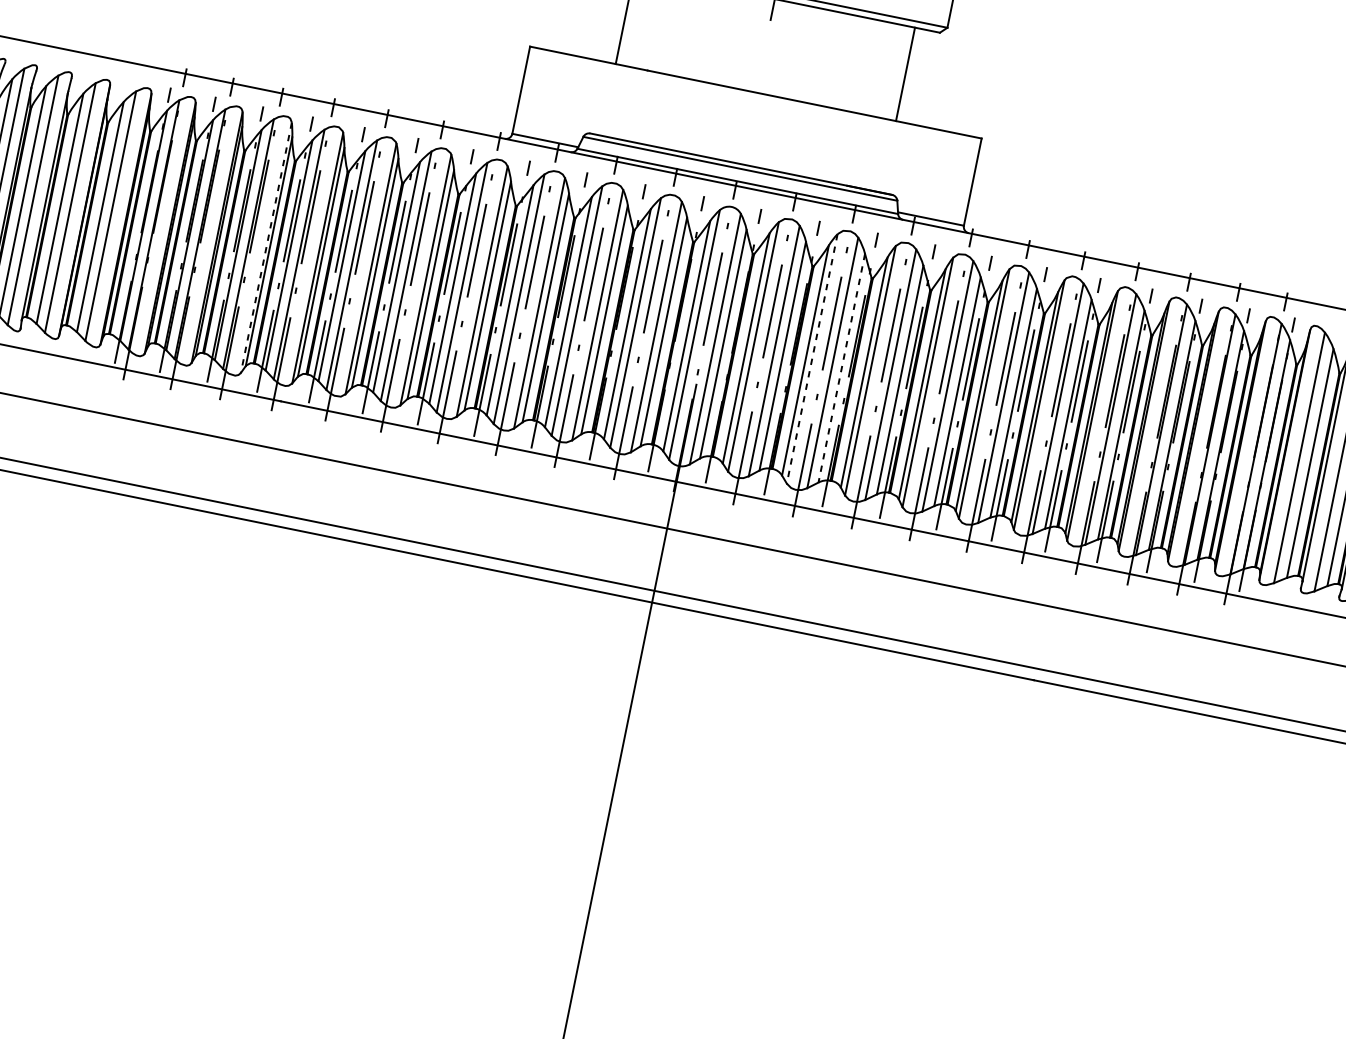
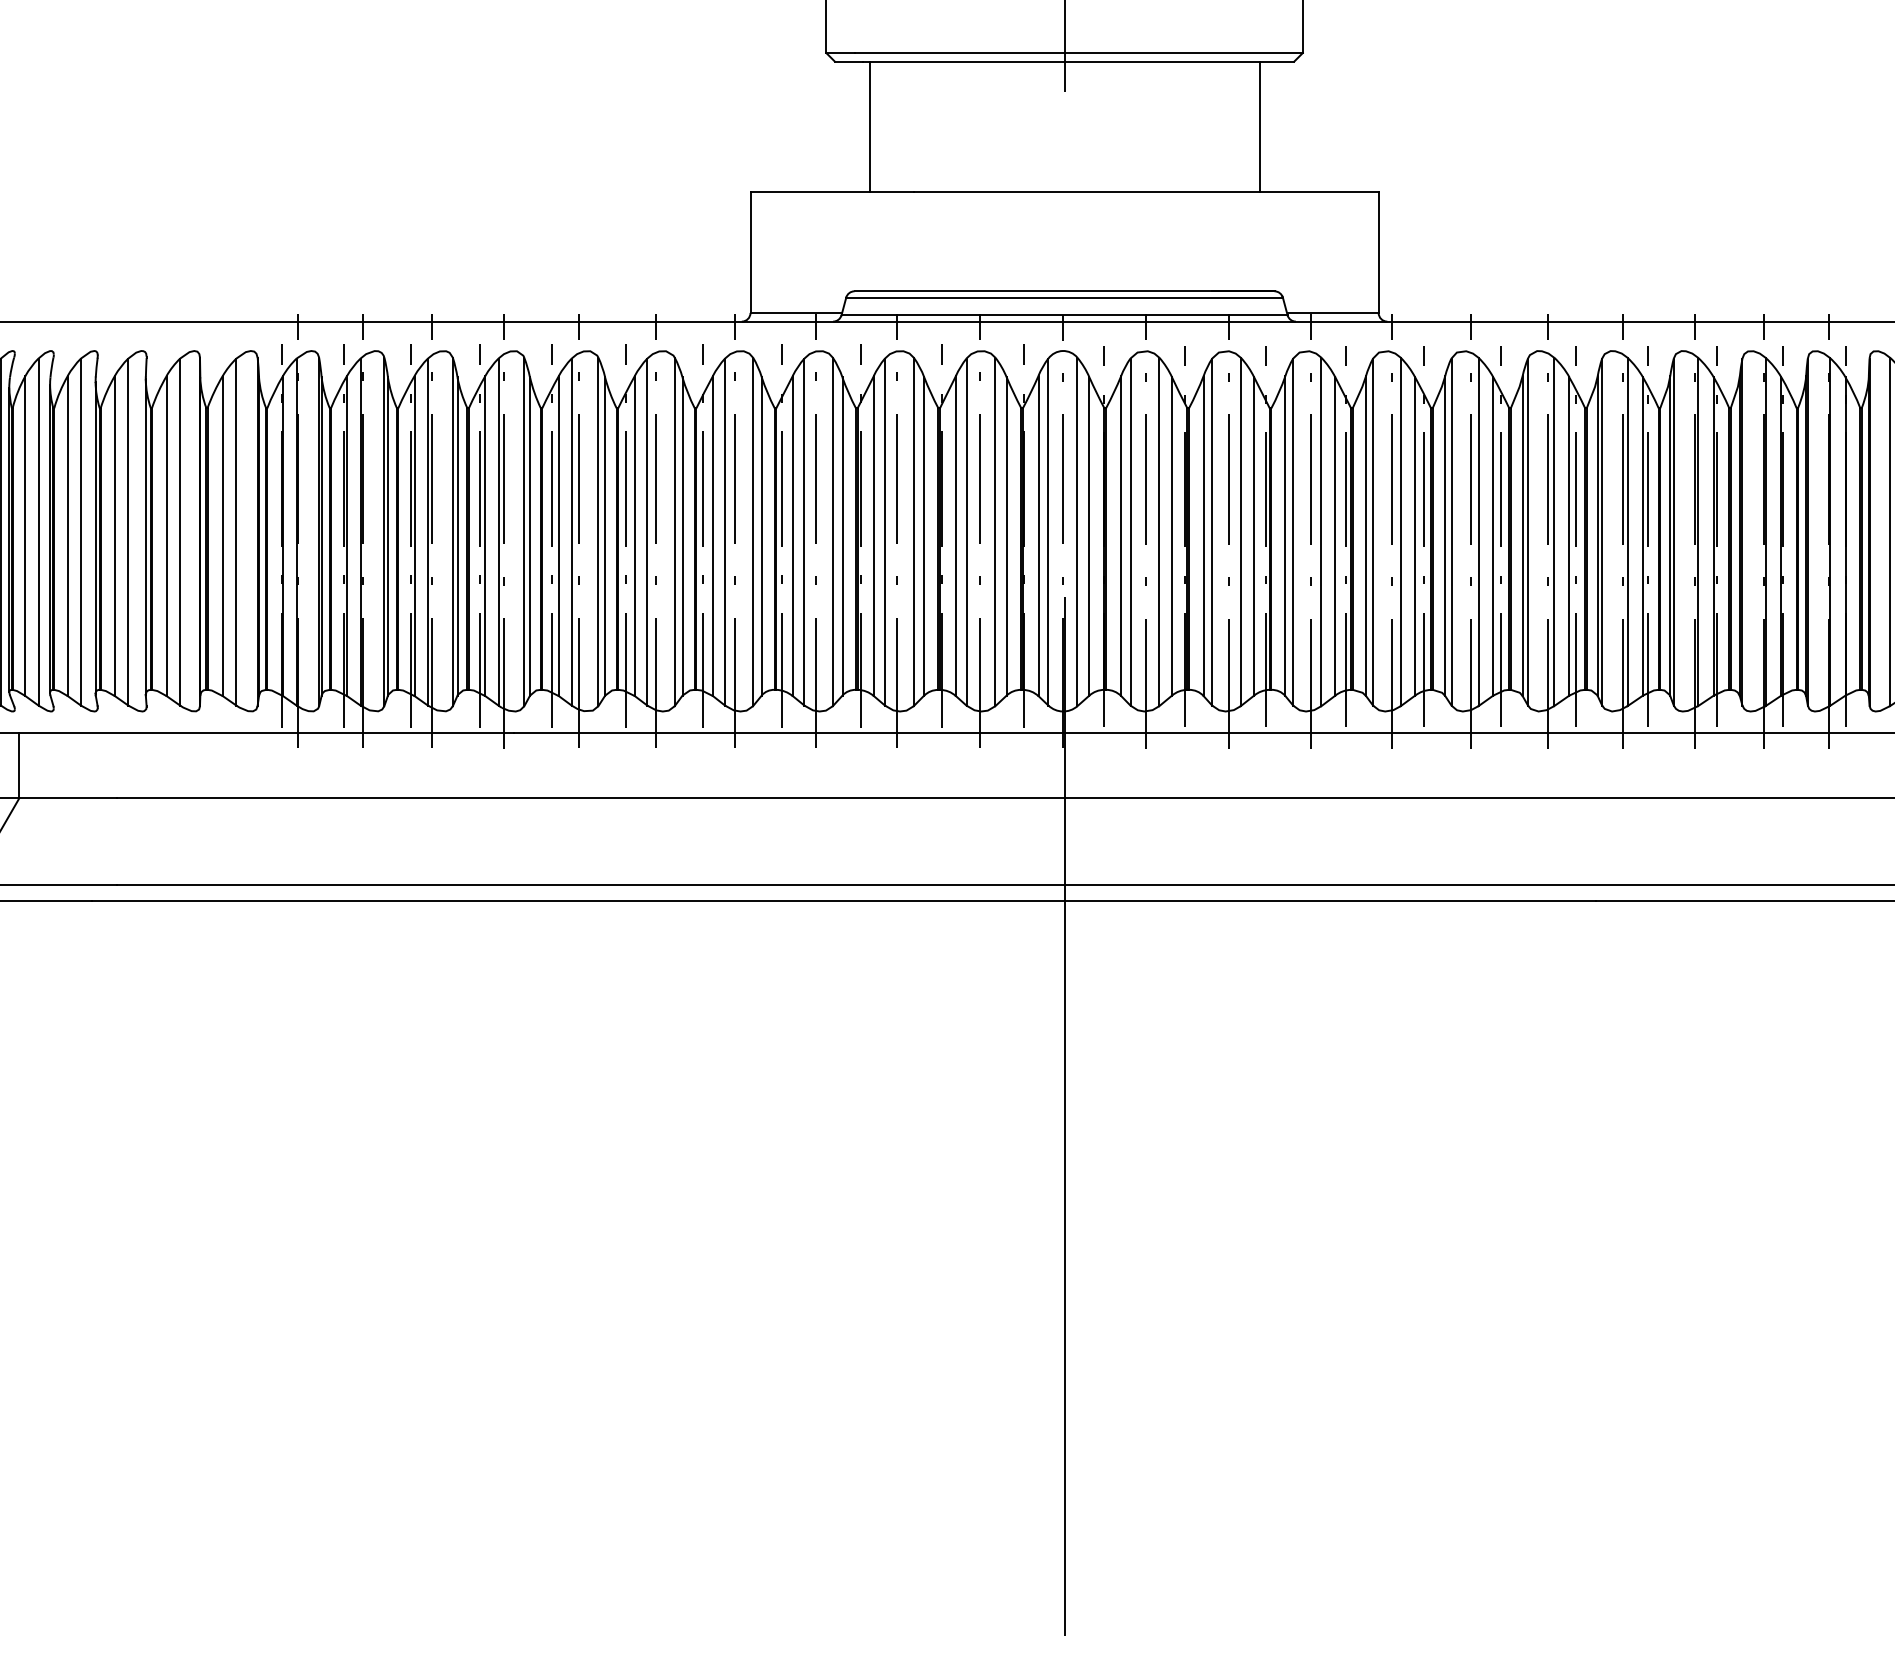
line: (266, 248) -> (452, 532), dashed -> solid
line: (812, 359) -> (1212, 532), dashed -> solid
line: (841, 368) -> (1254, 537), dashed -> solid

